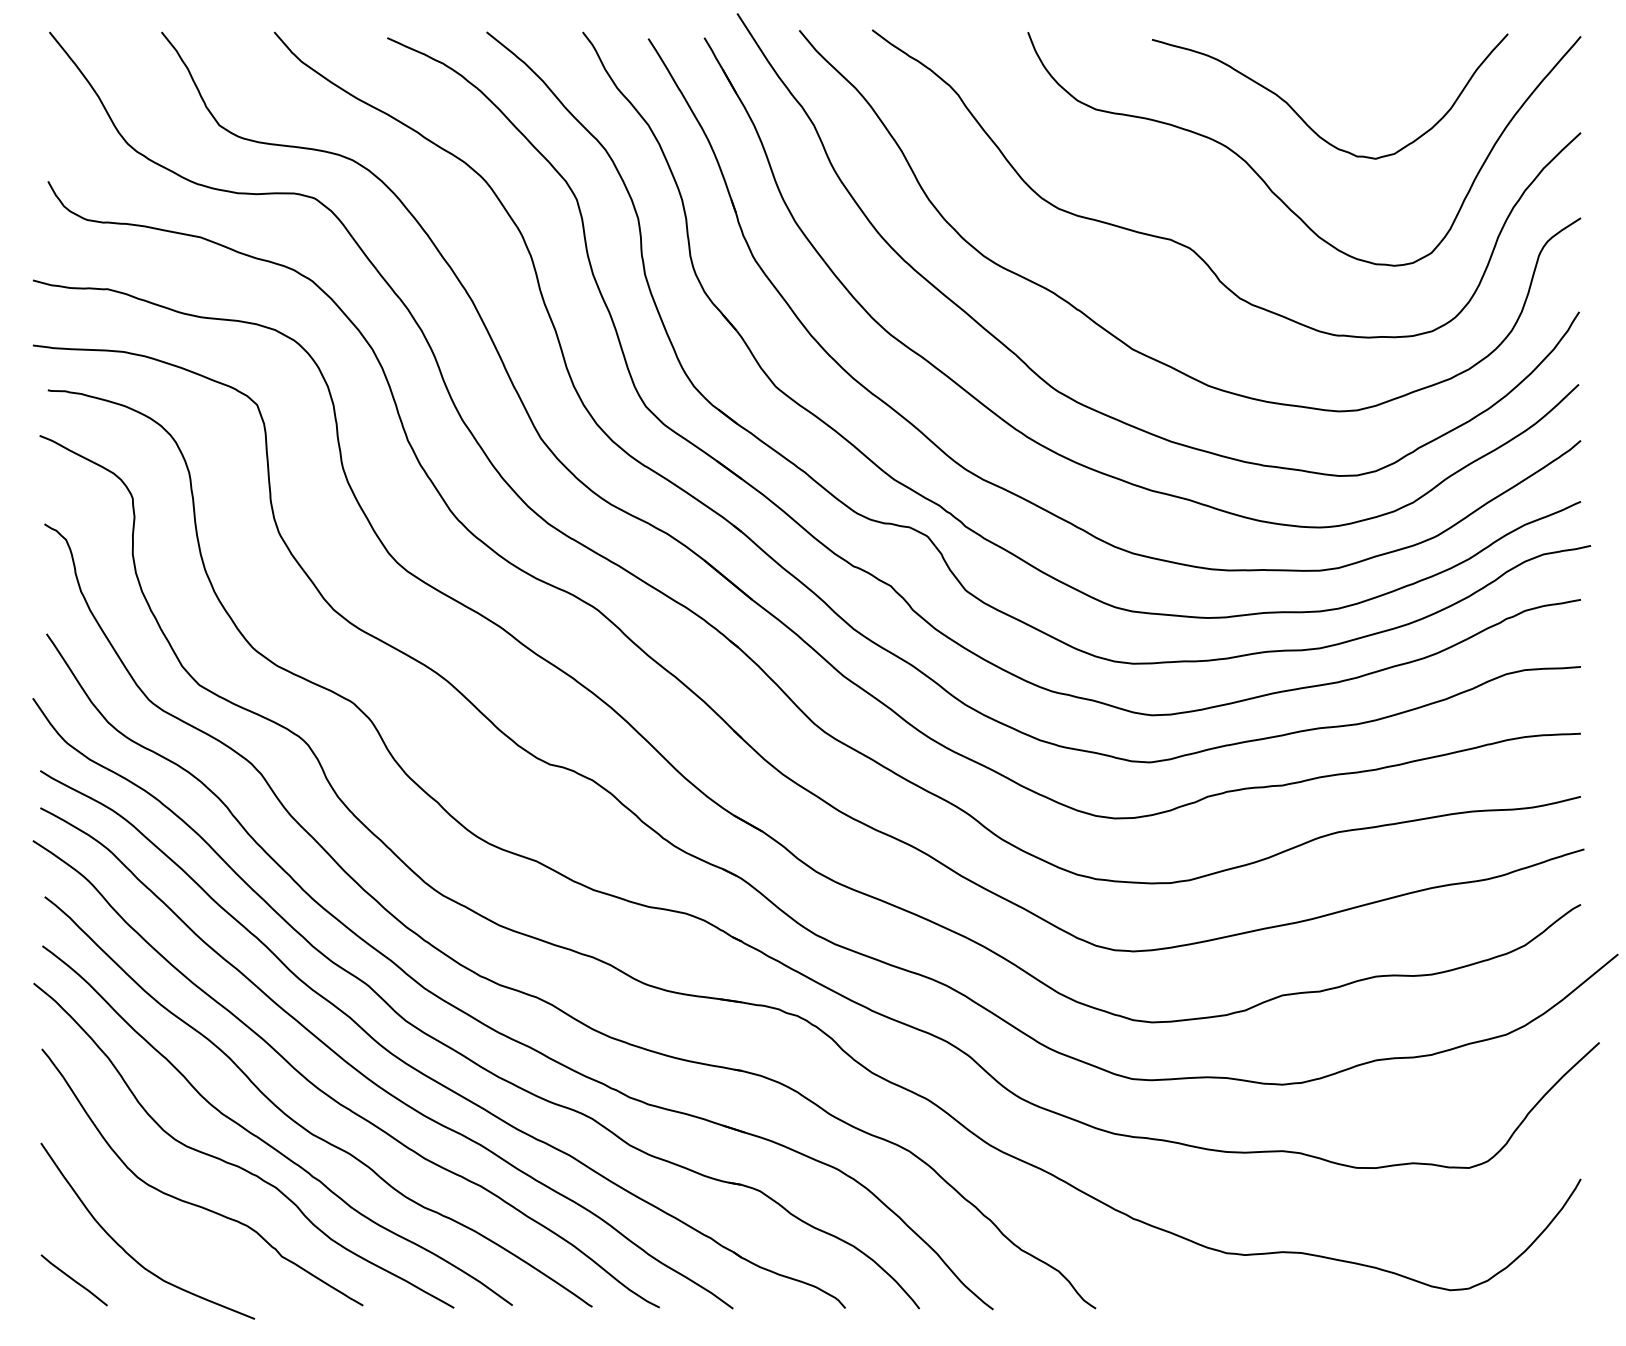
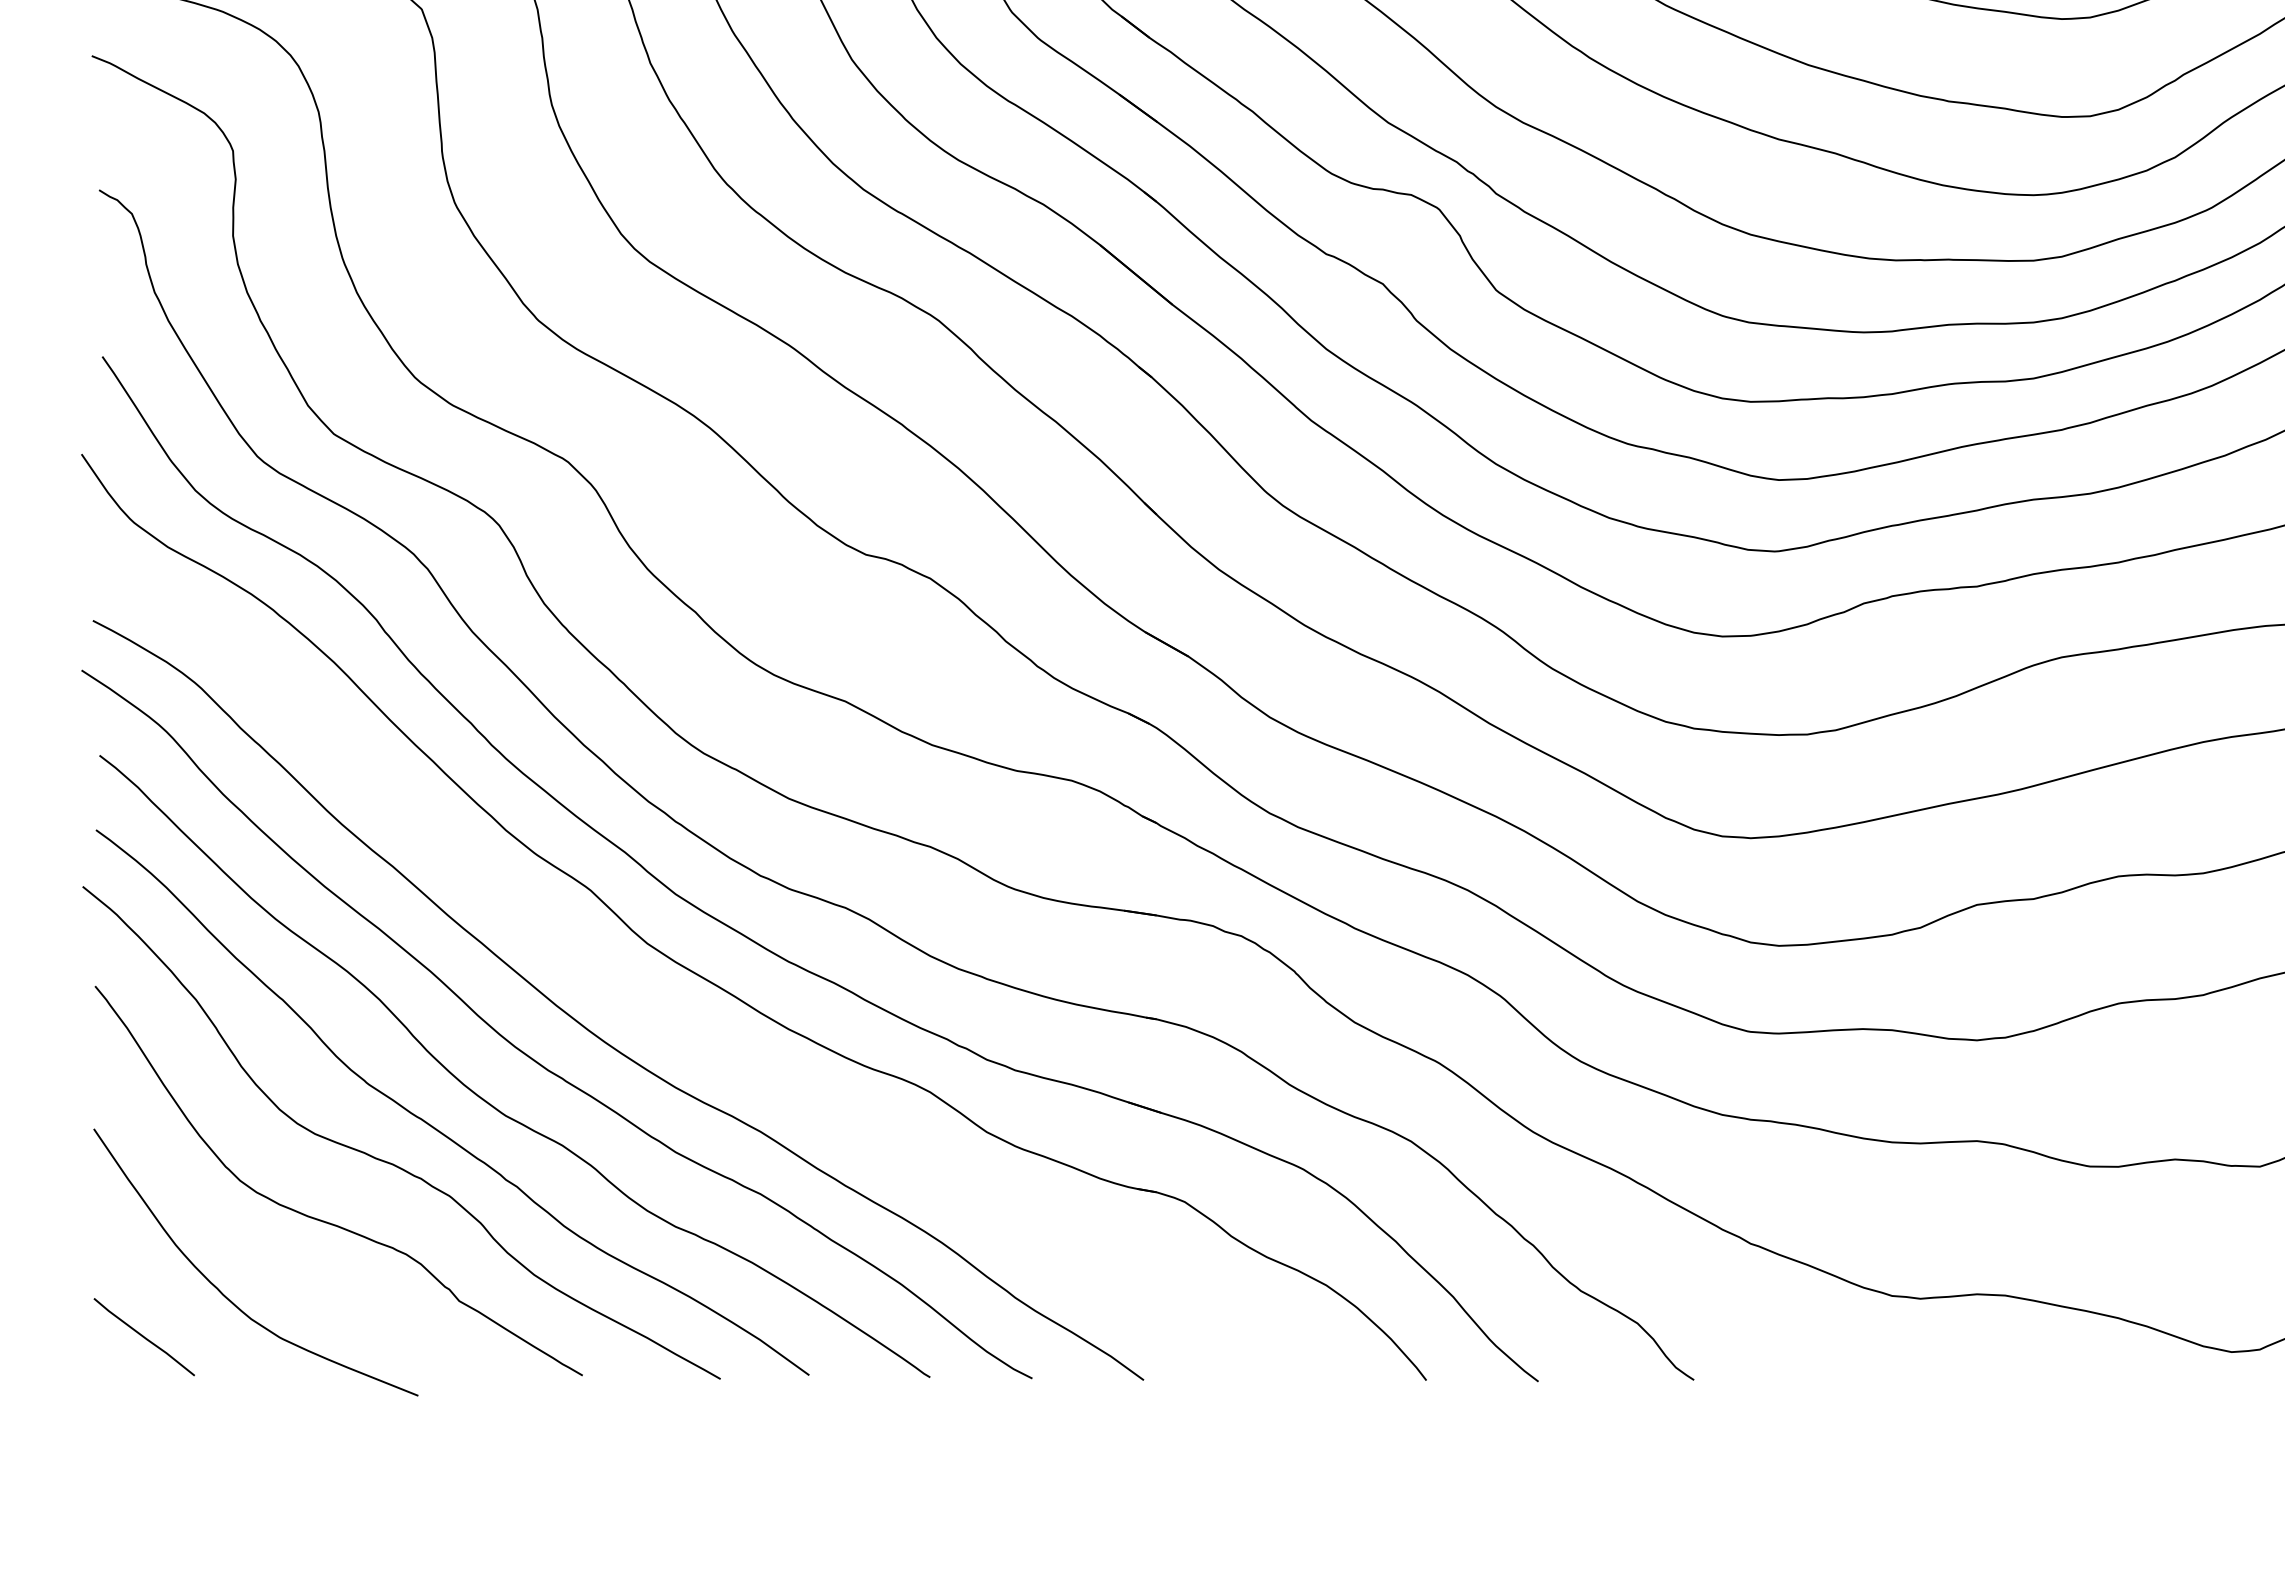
part: (421, 1071) -> (671, 1020), removed

